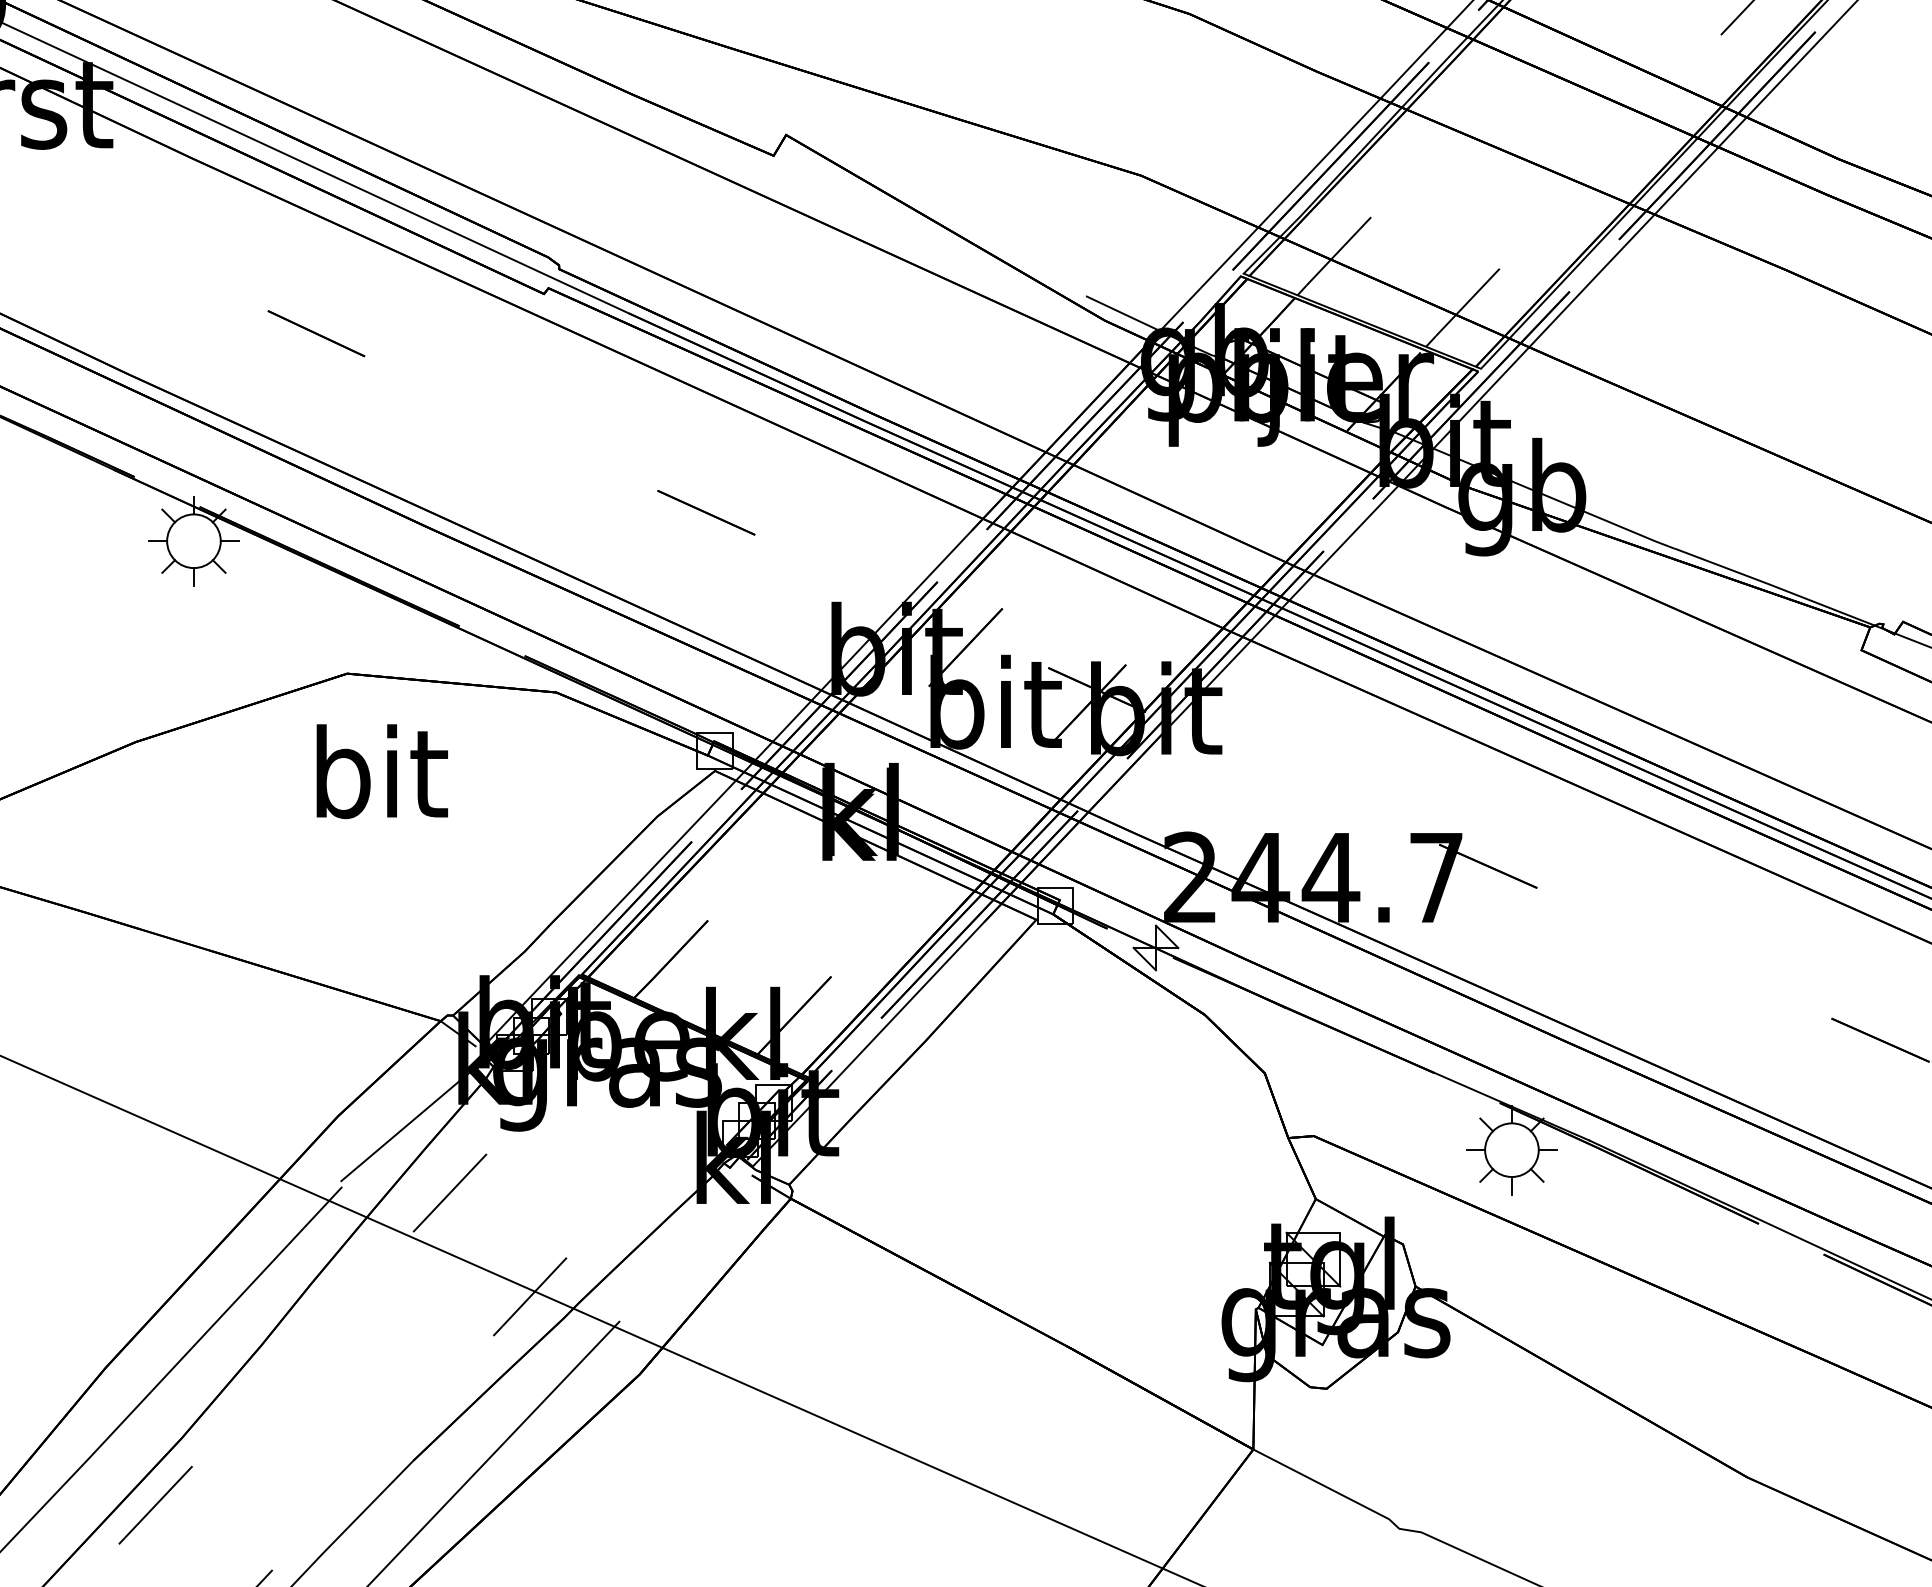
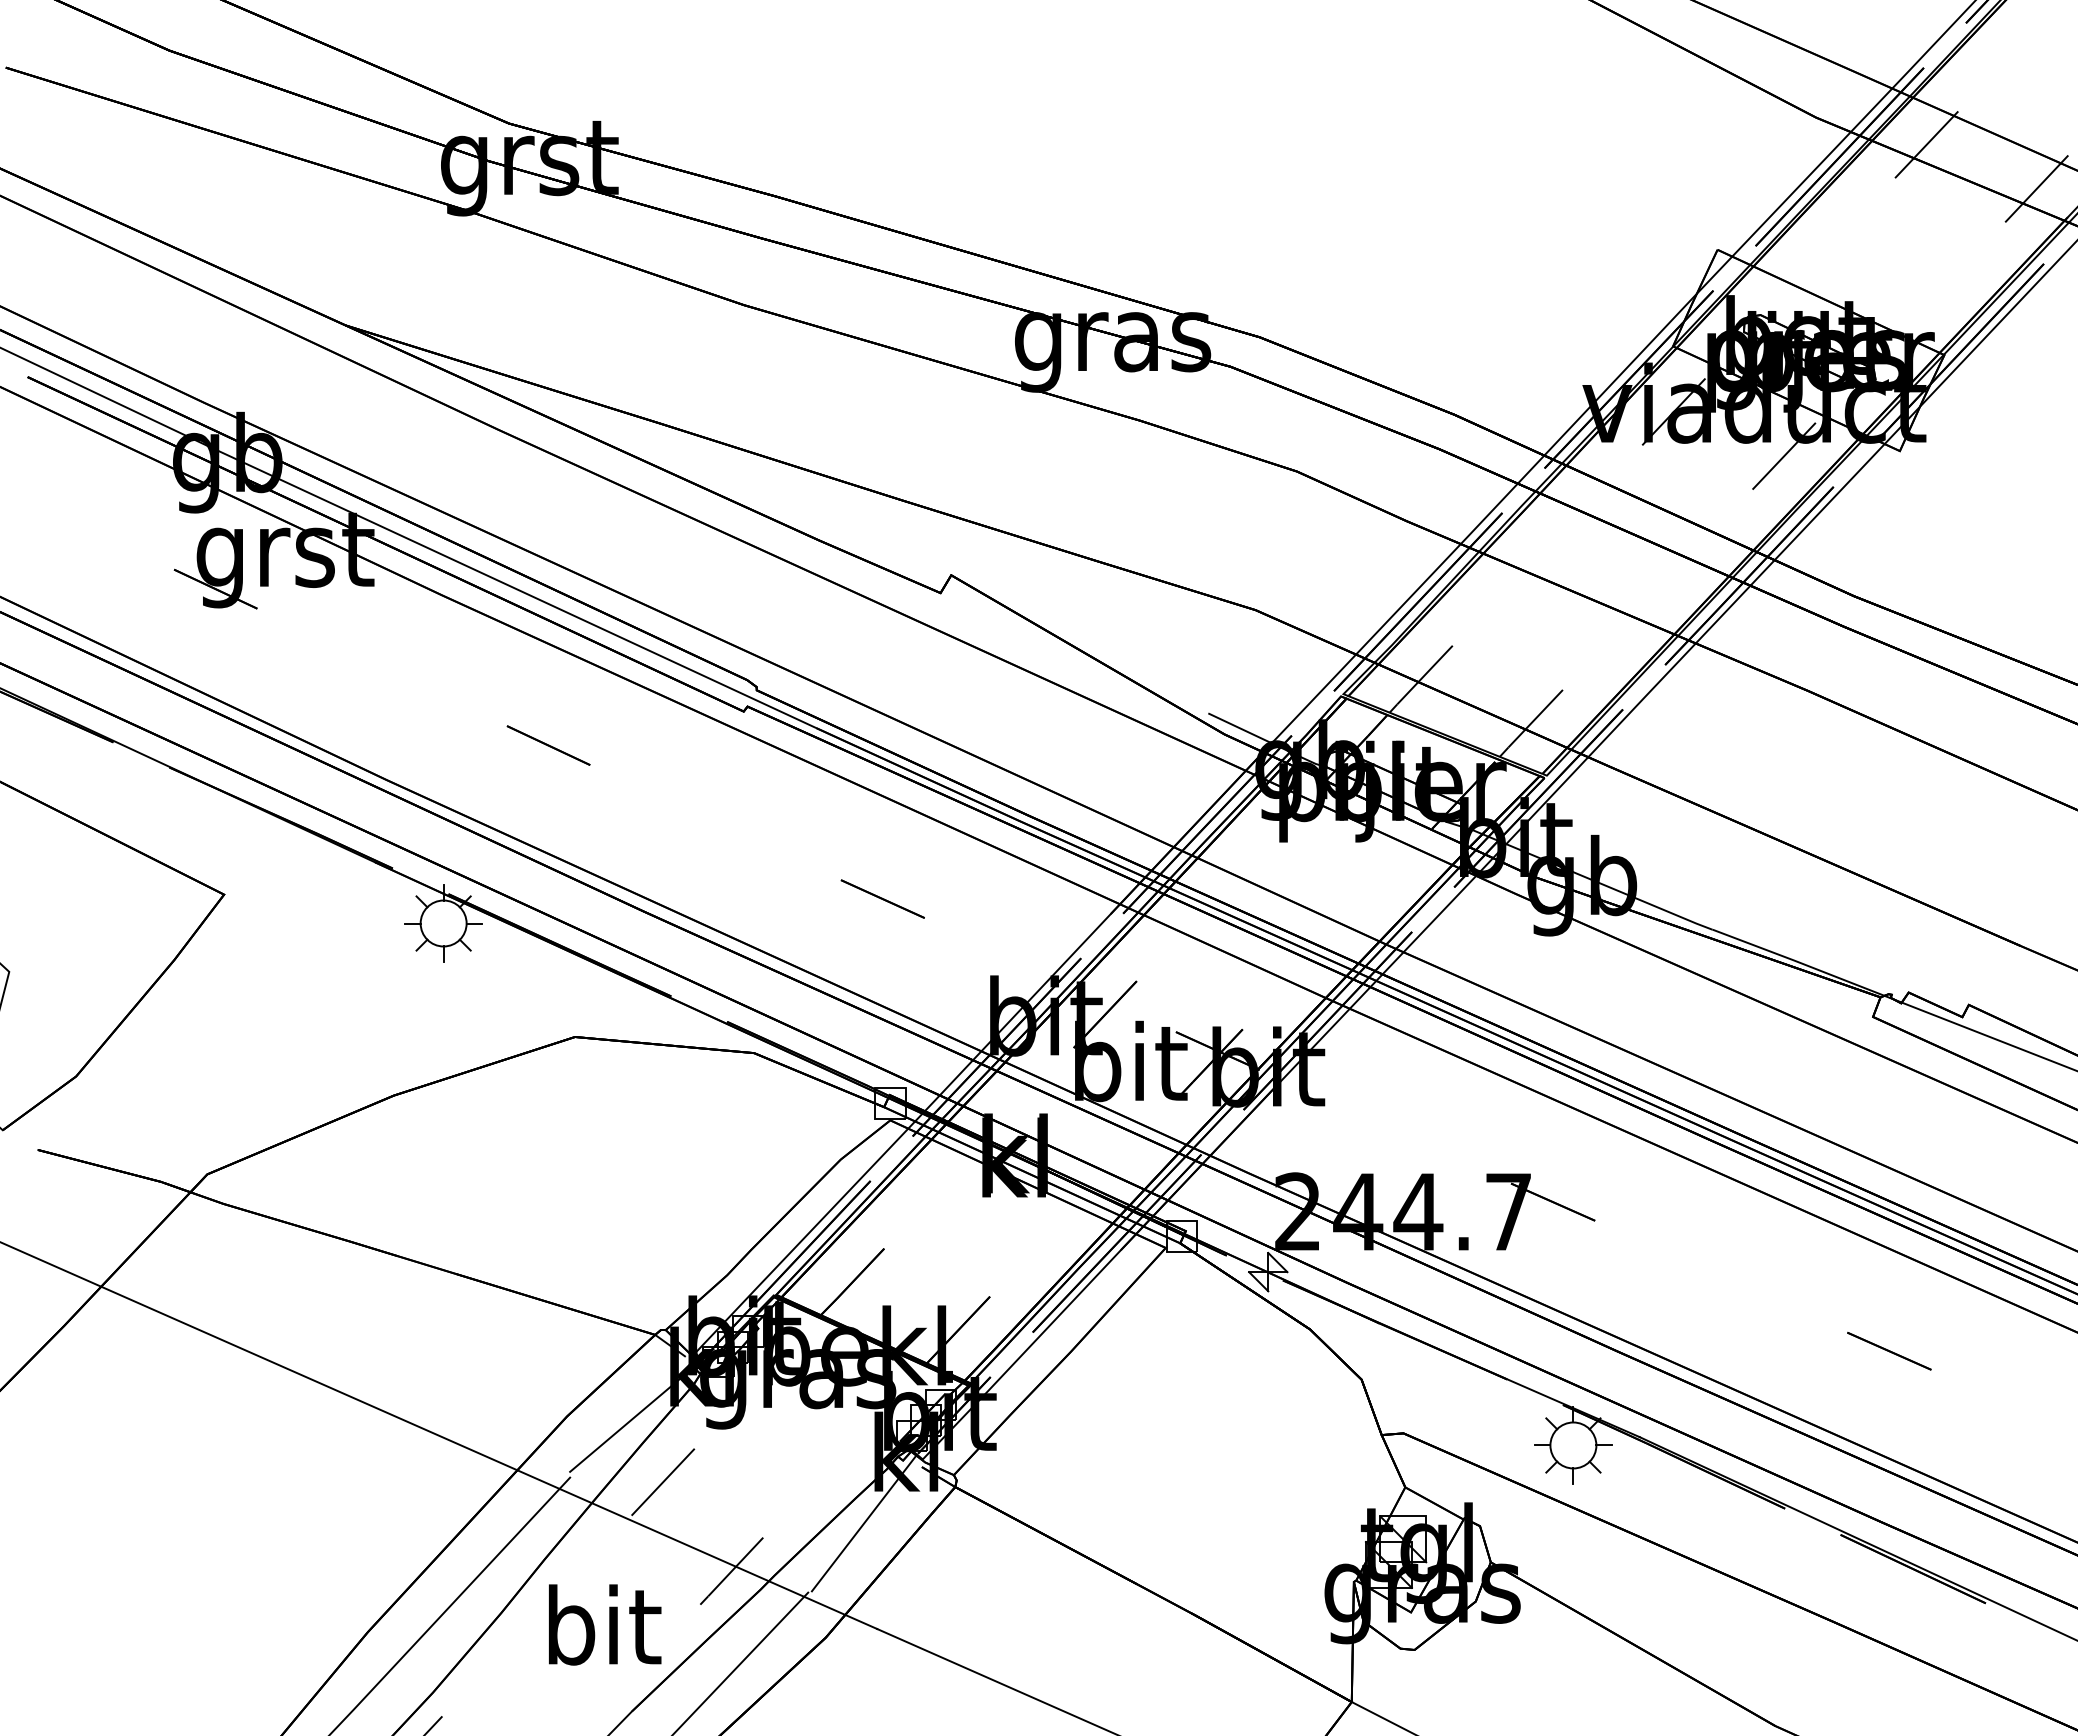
text: (382, 771) -> (605, 1624), moved
line: (683, 1242) -> (863, 1524), added

